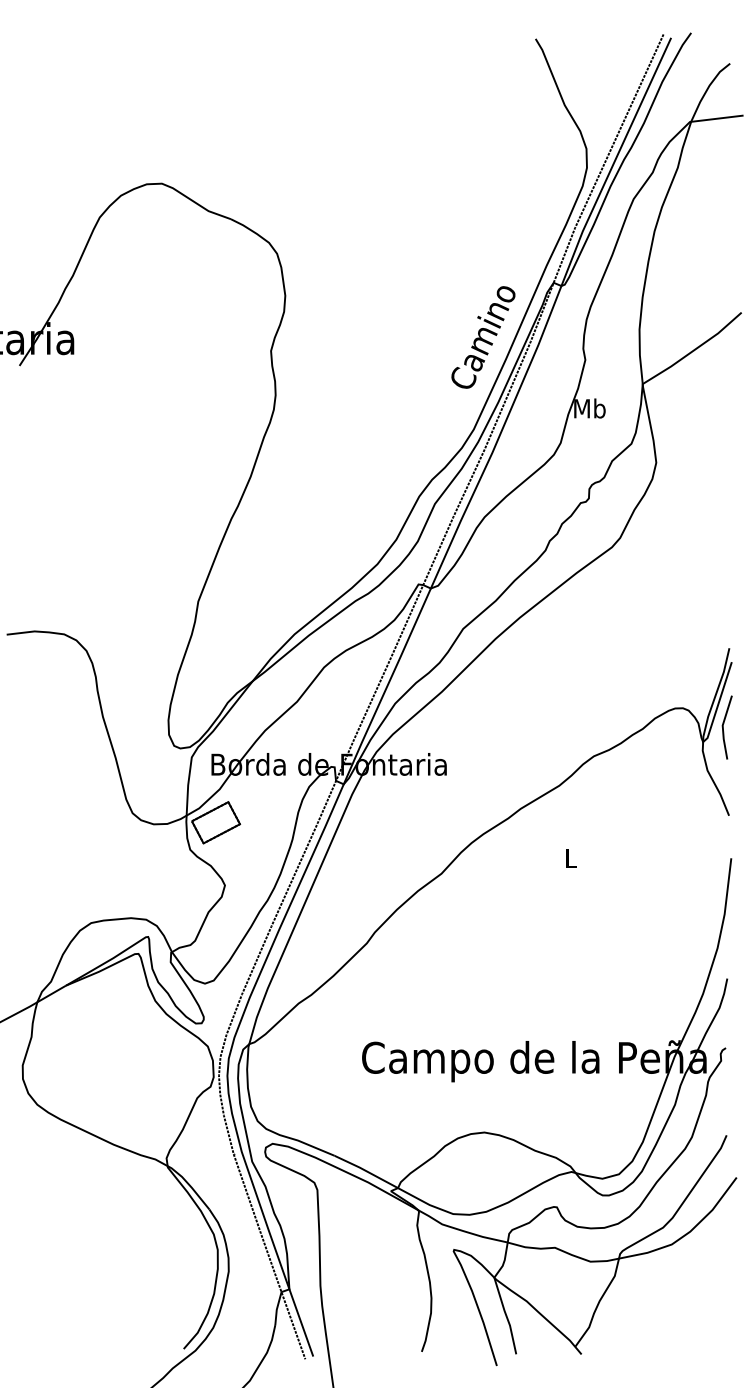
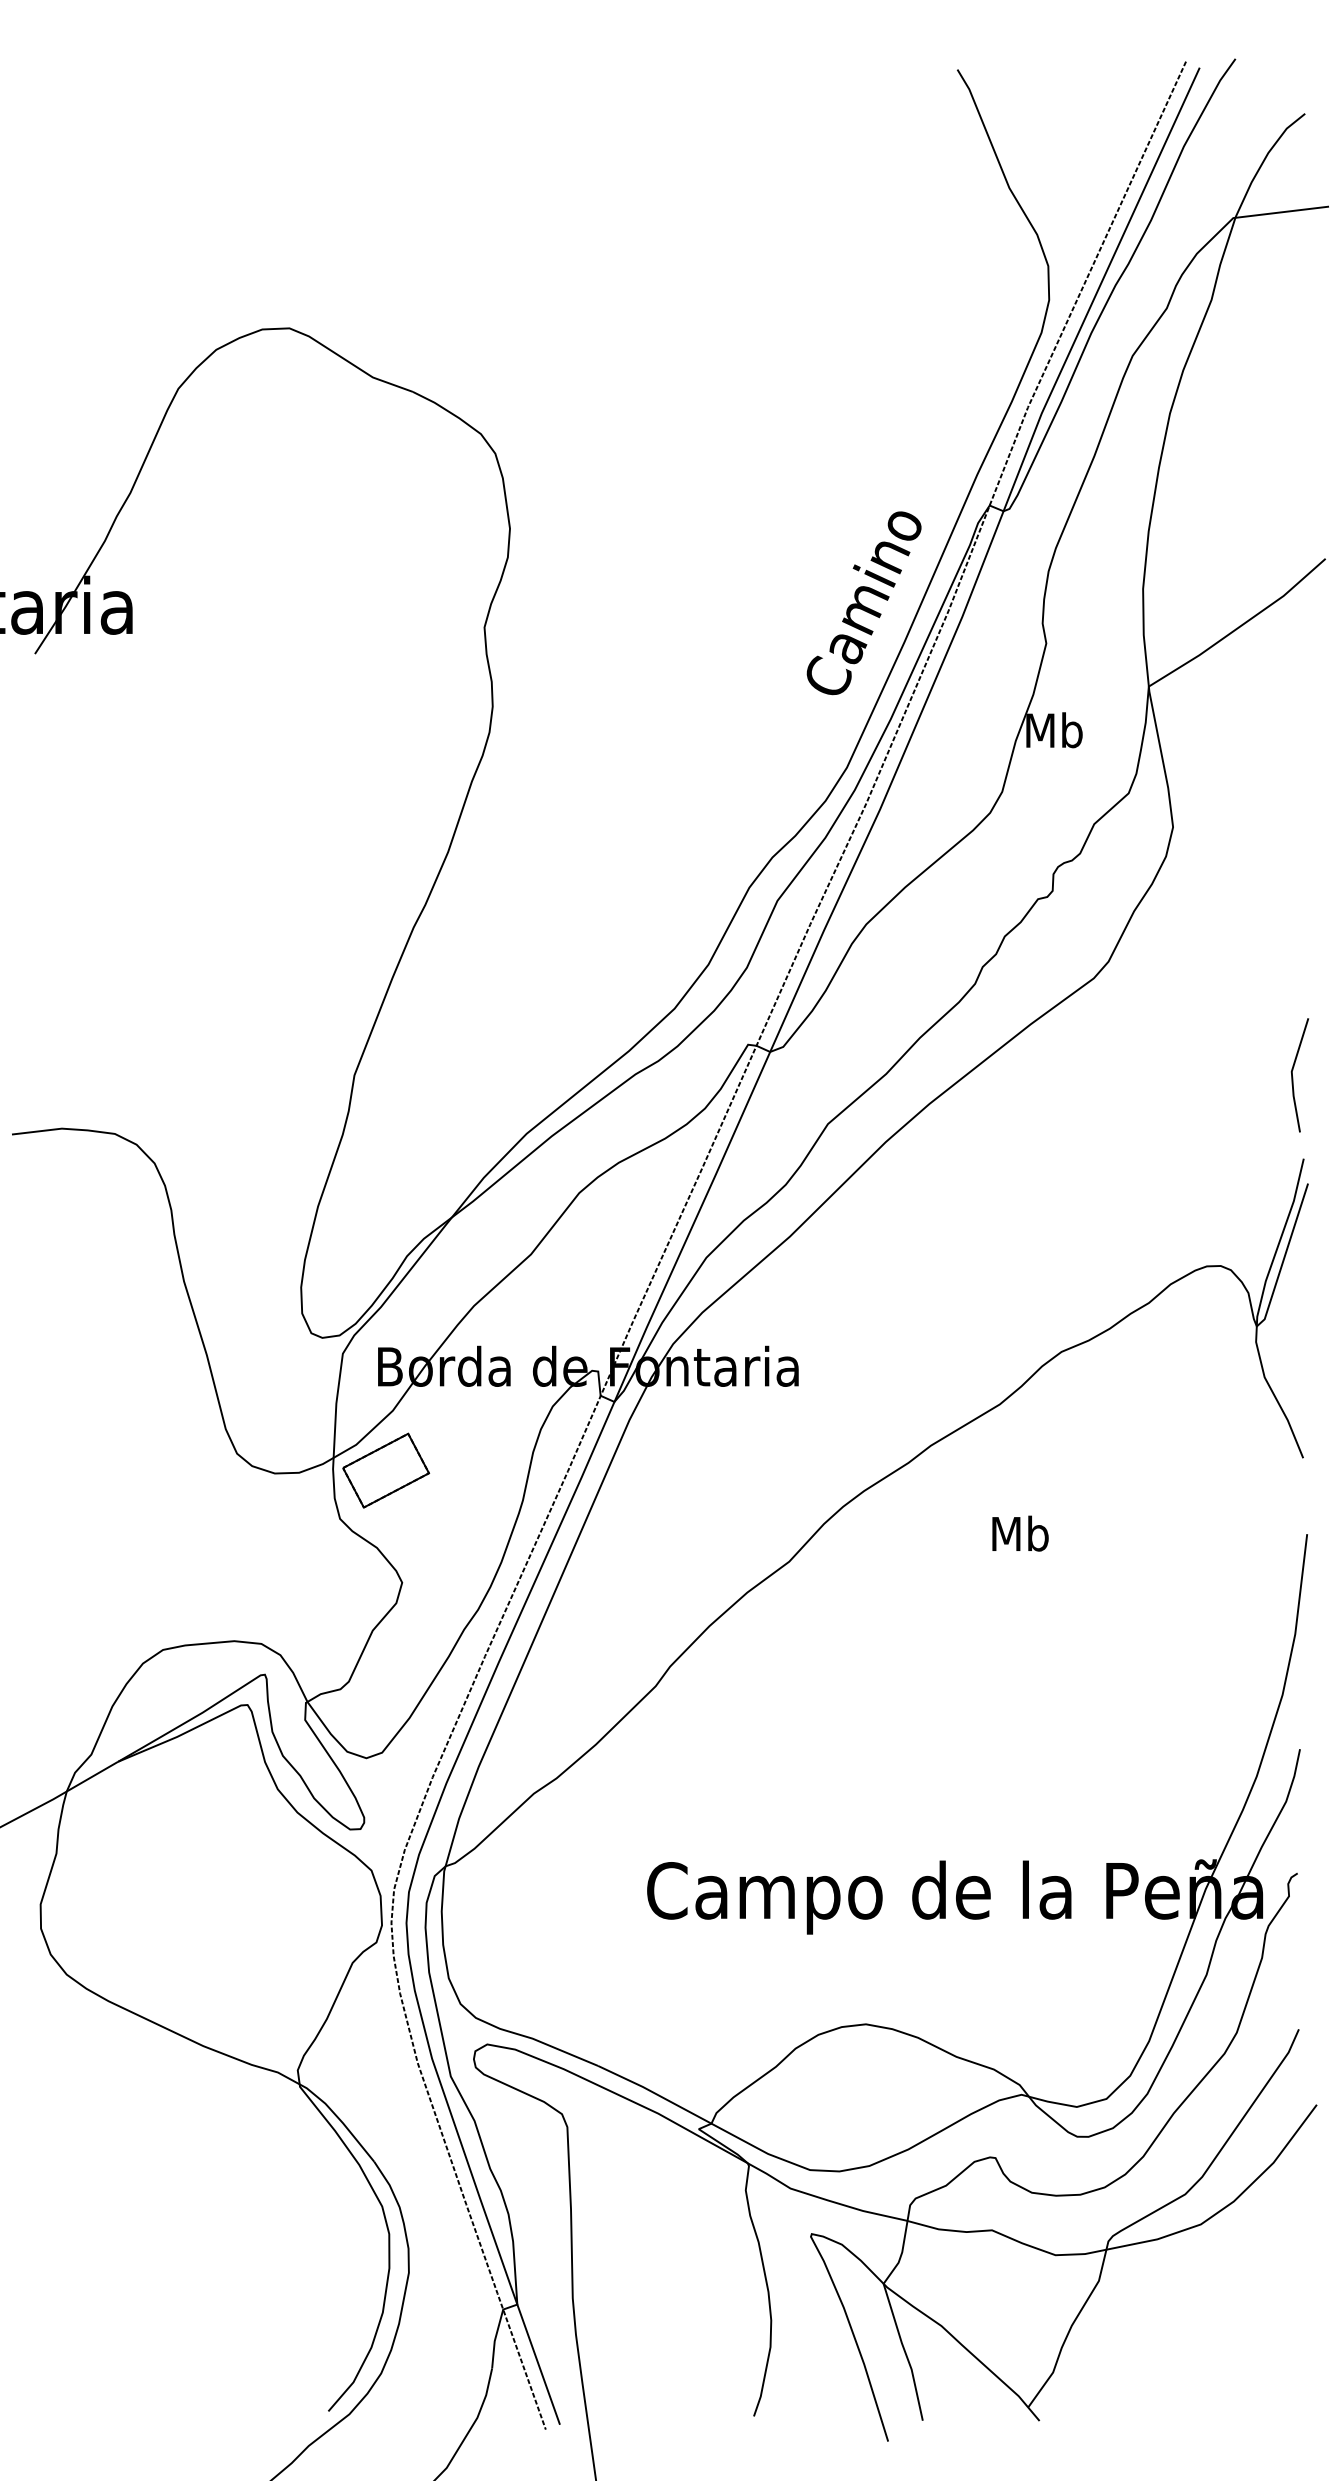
line: (723, 727) -> (1293, 1075), moved
text: (570, 857) -> (1019, 1532), L -> Mb

